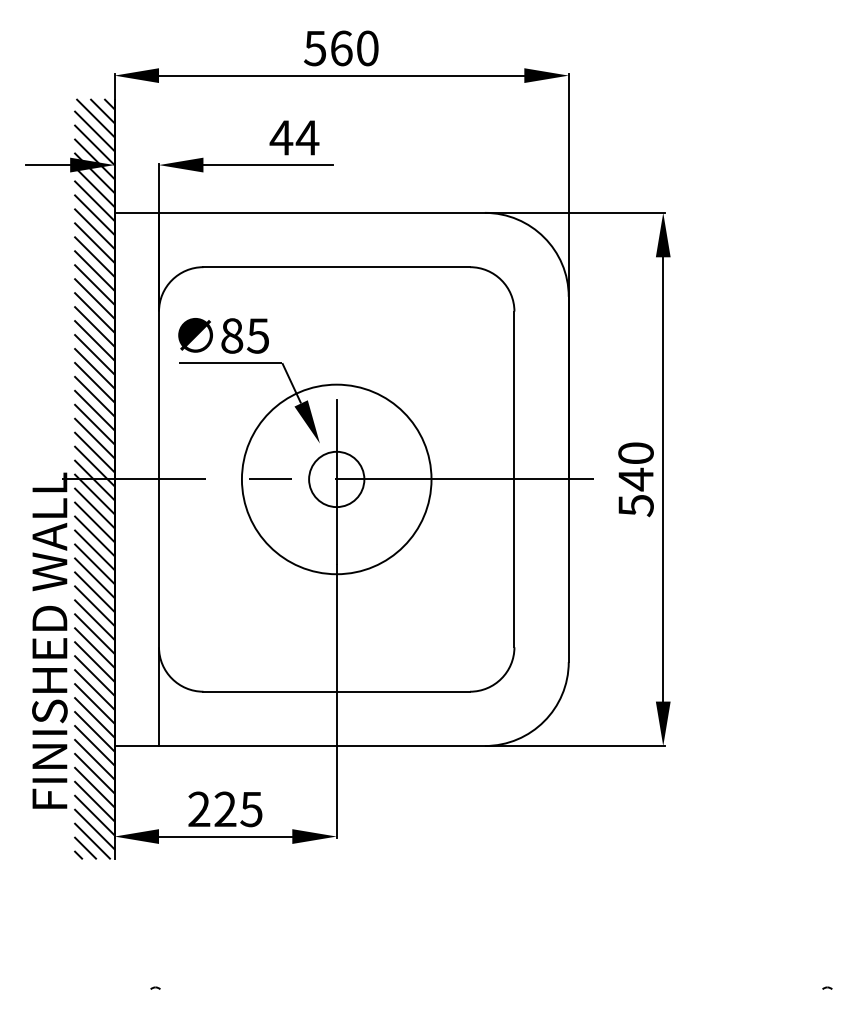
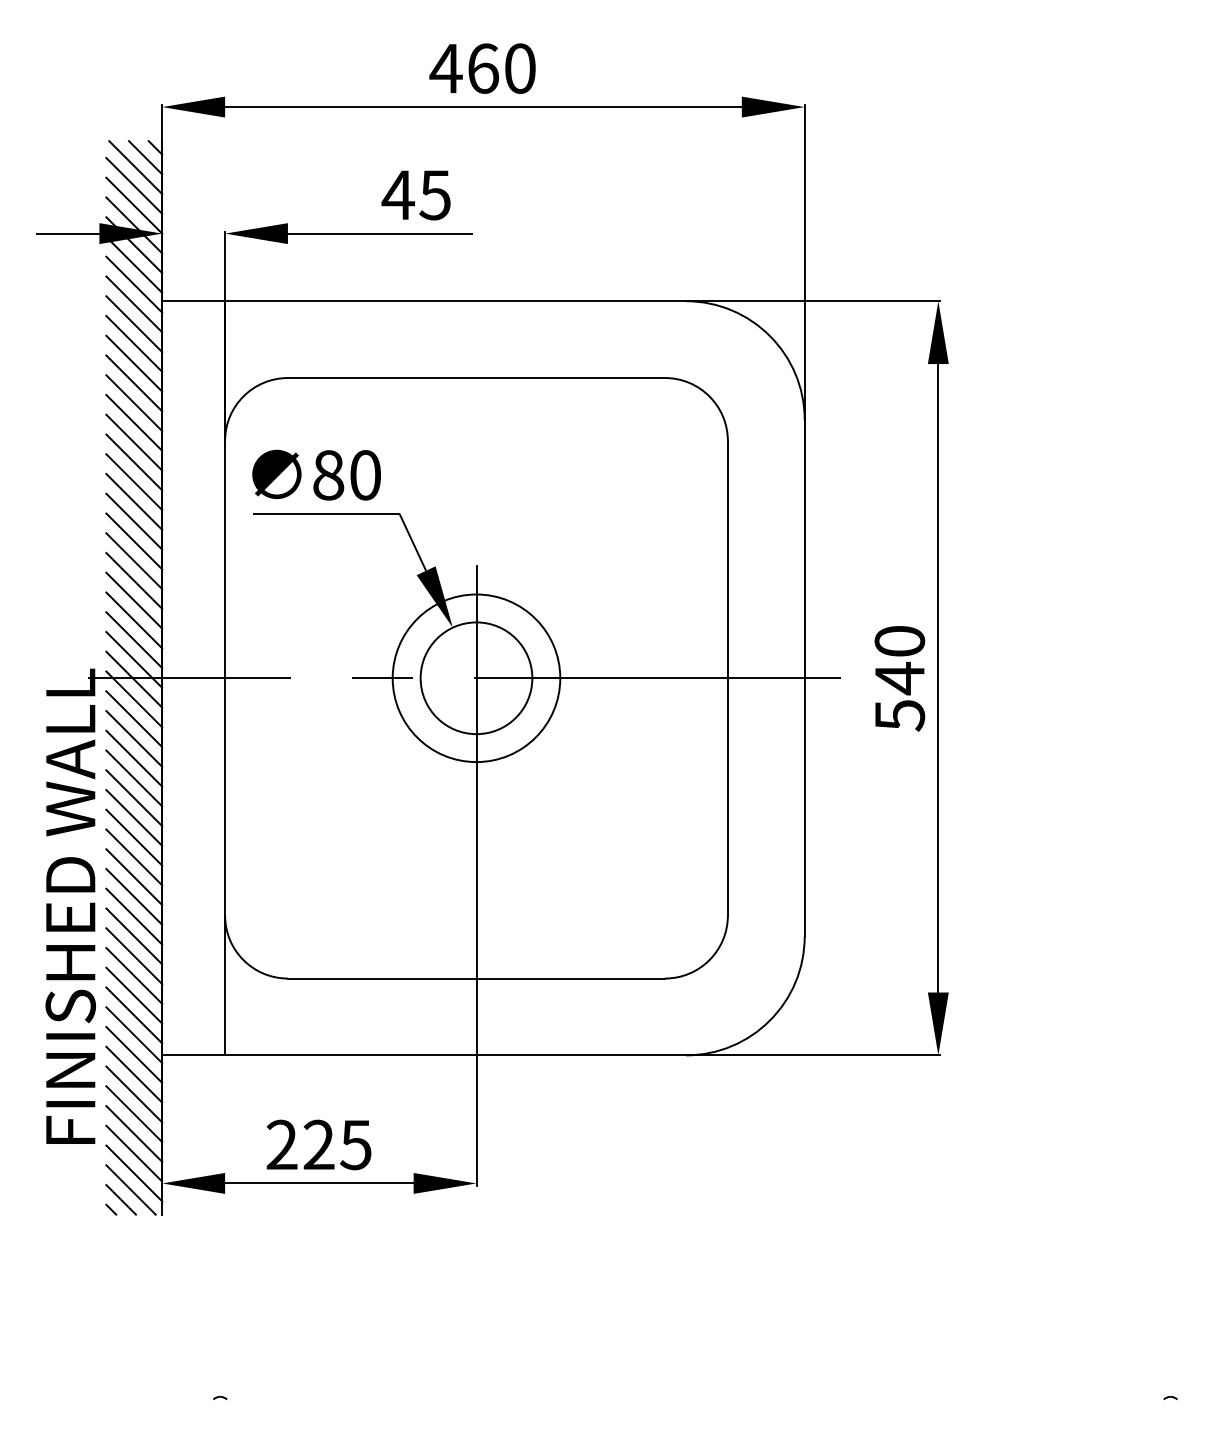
text: (315, 48) -> (446, 68), 560 -> 460
text: (307, 137) -> (435, 194), 44 -> 45
text: (257, 335) -> (364, 474), 85 -> 80
circle: (336, 478) -> (476, 676), size x1.43
circle: (336, 479) -> (476, 678), size x0.62

